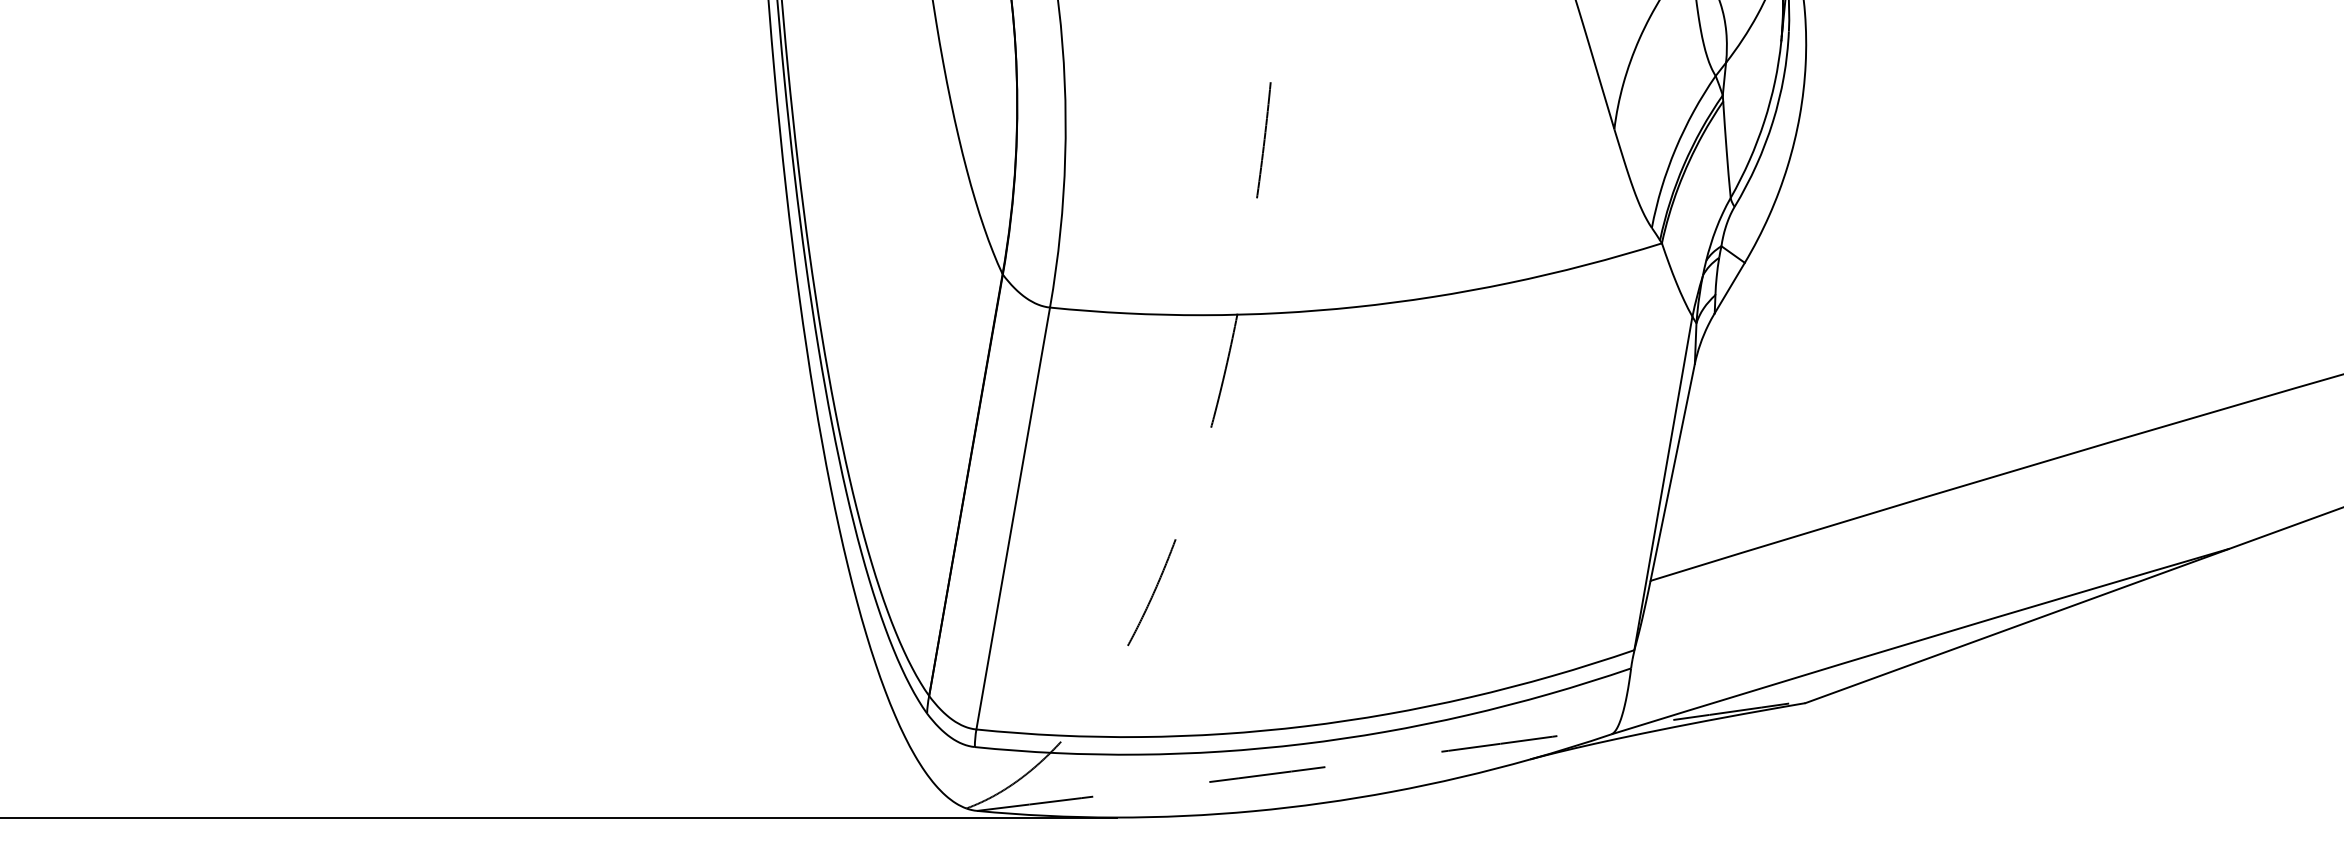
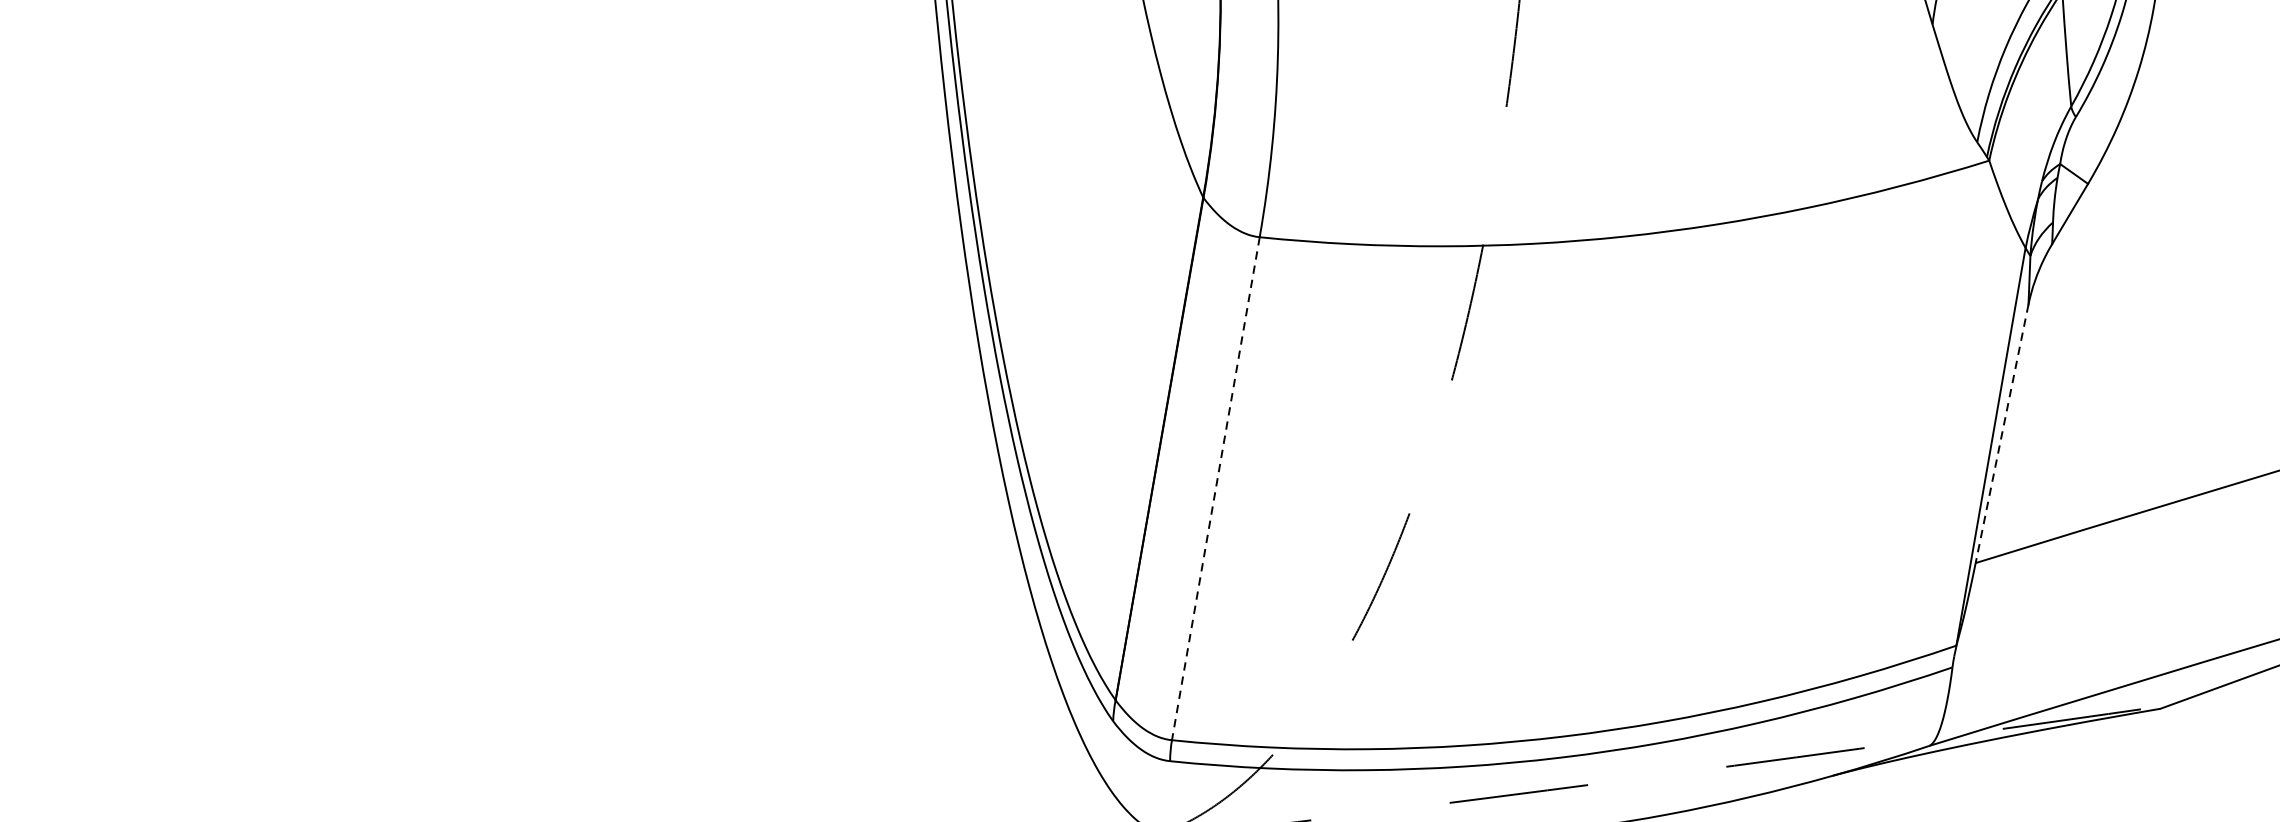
line: (1672, 472) -> (2001, 433), solid -> dashed
line: (1013, 519) -> (1216, 489), solid -> dashed

